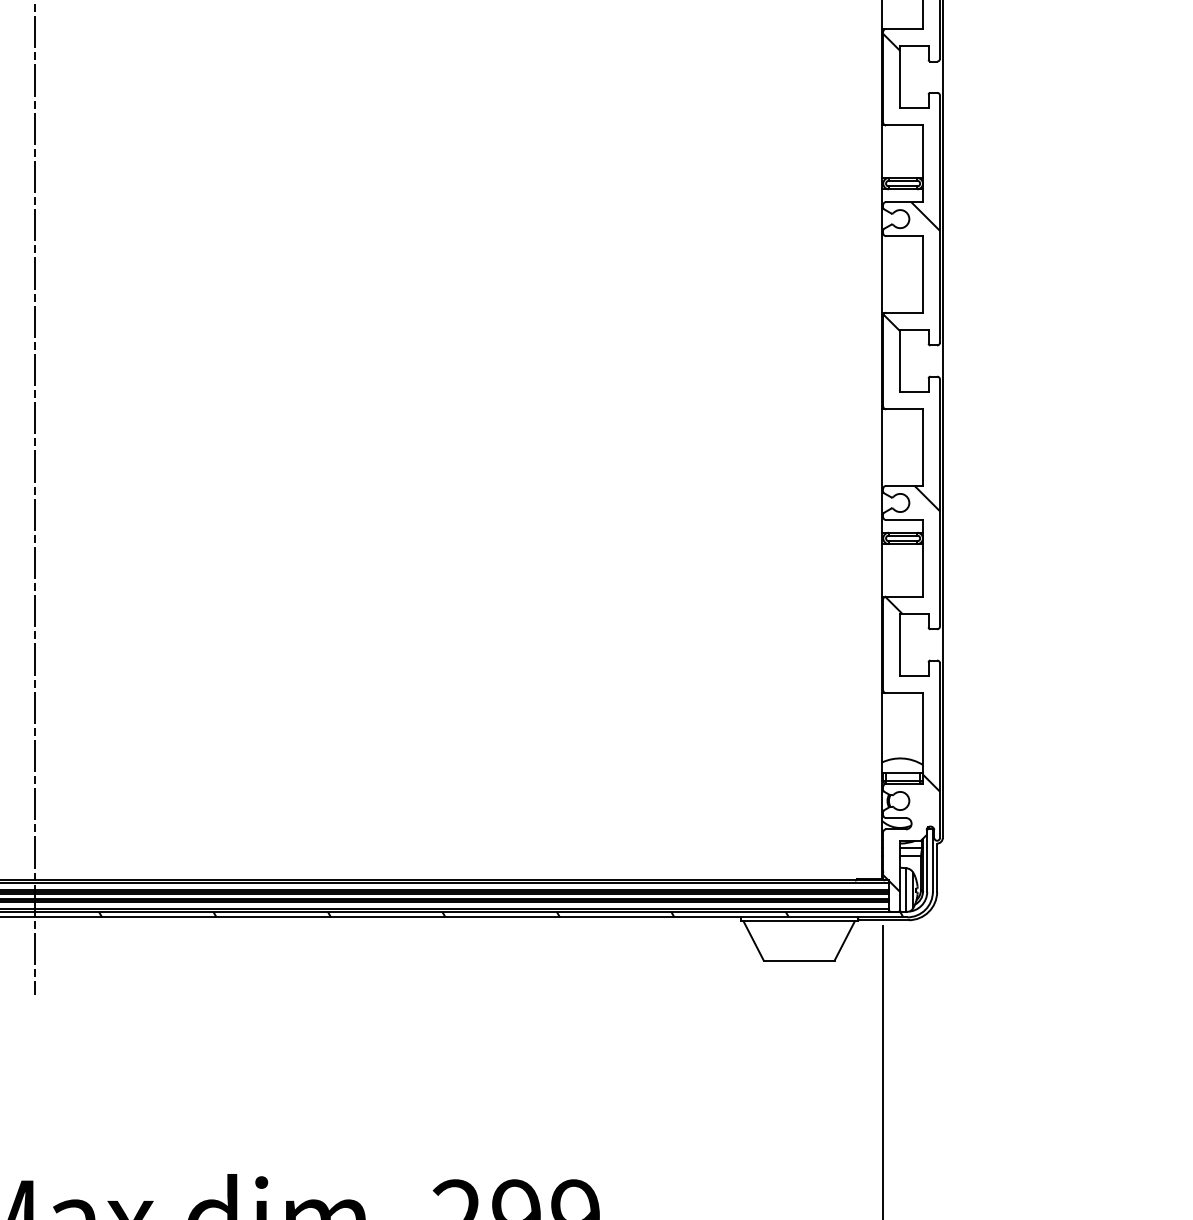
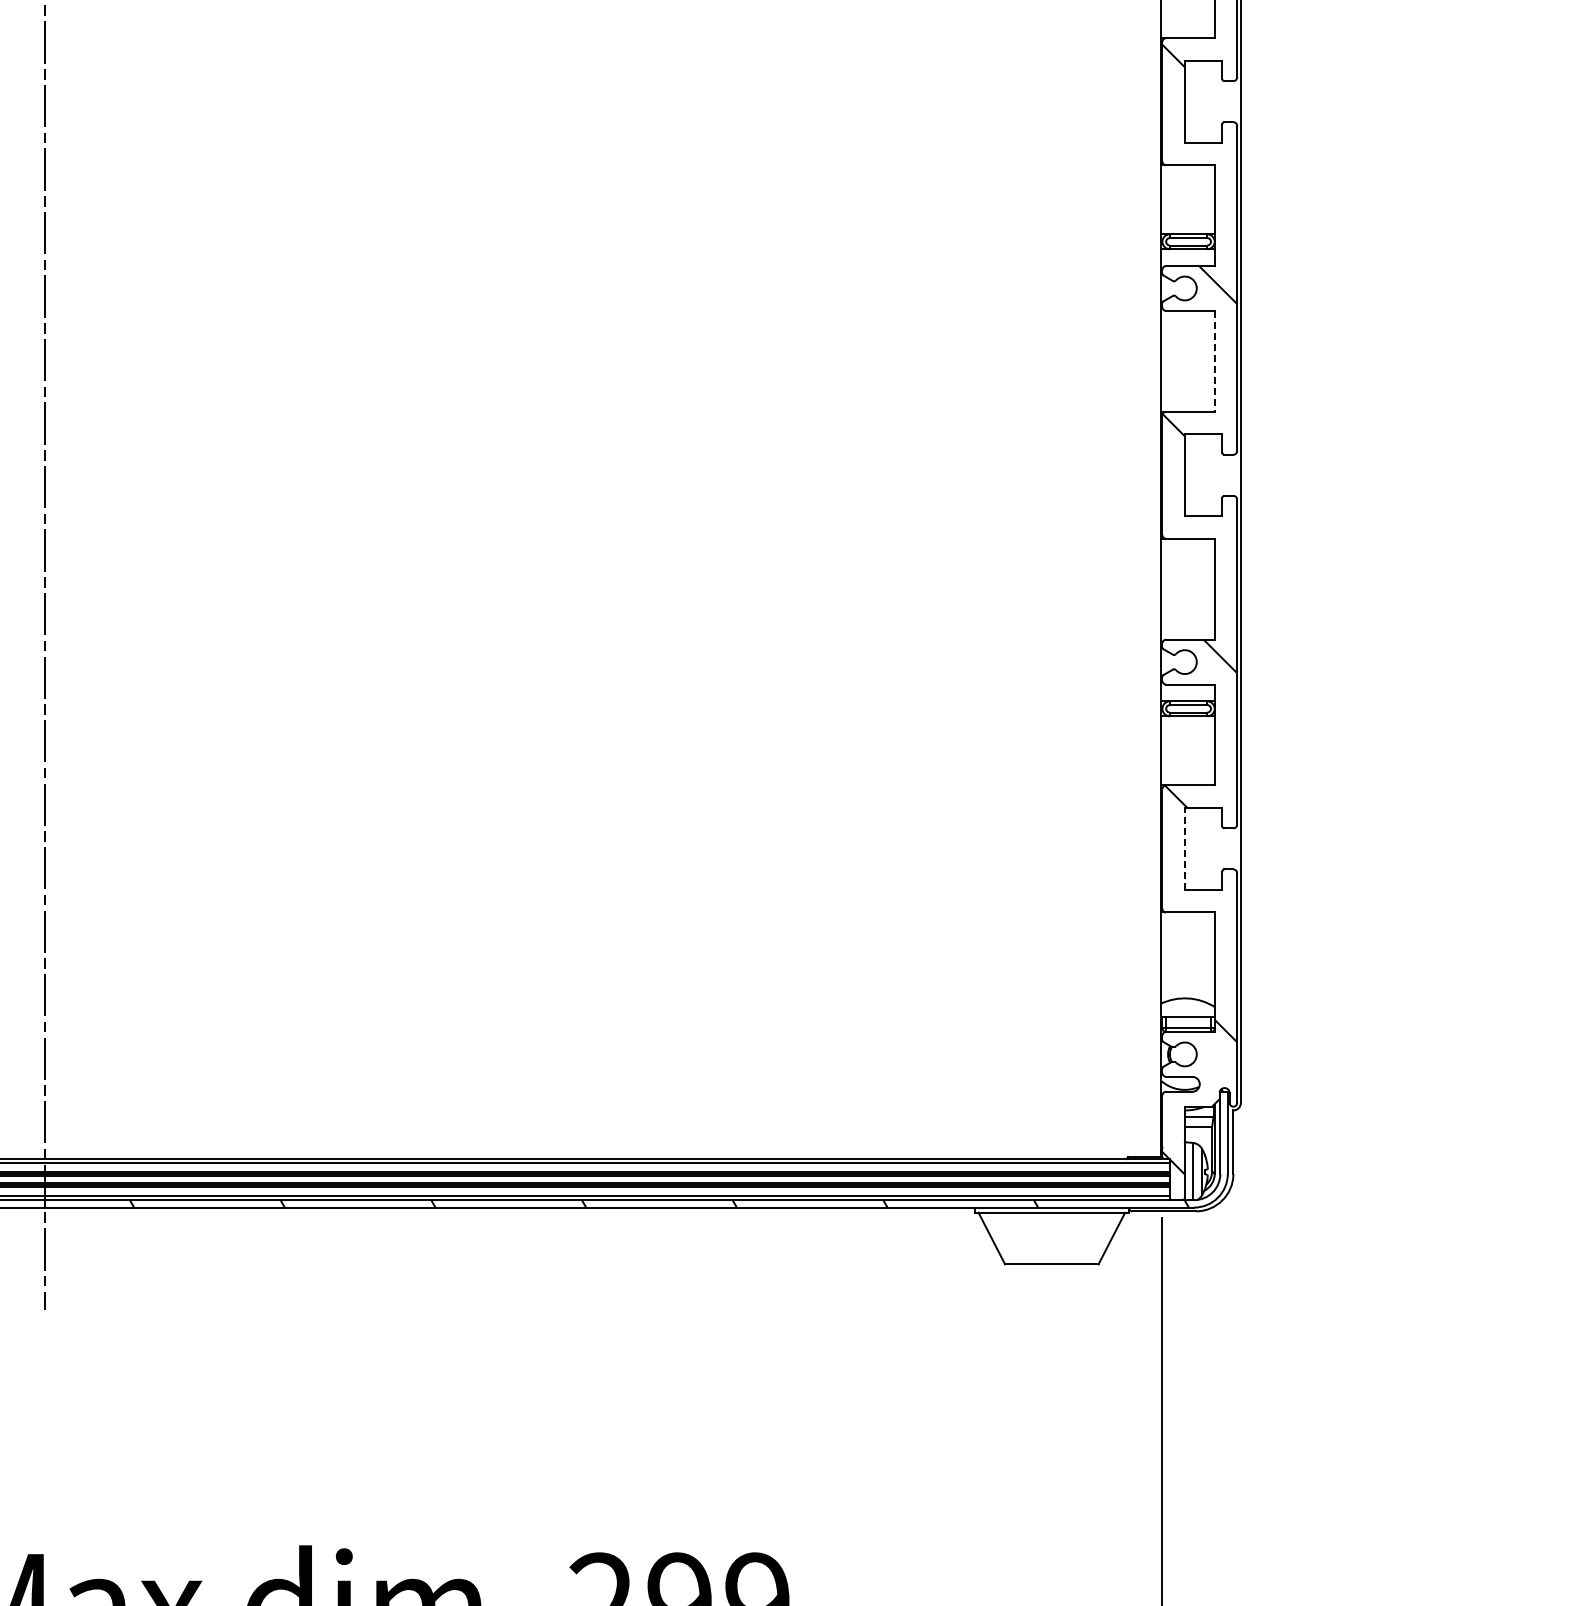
line: (922, 274) -> (1214, 361), solid -> dashed
line: (900, 644) -> (1184, 848), solid -> dashed

